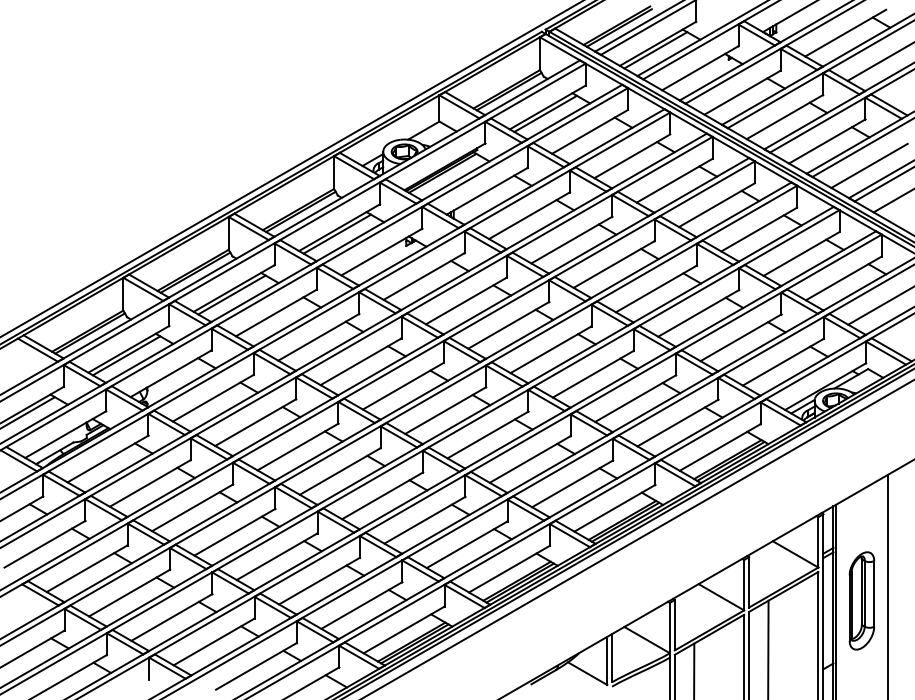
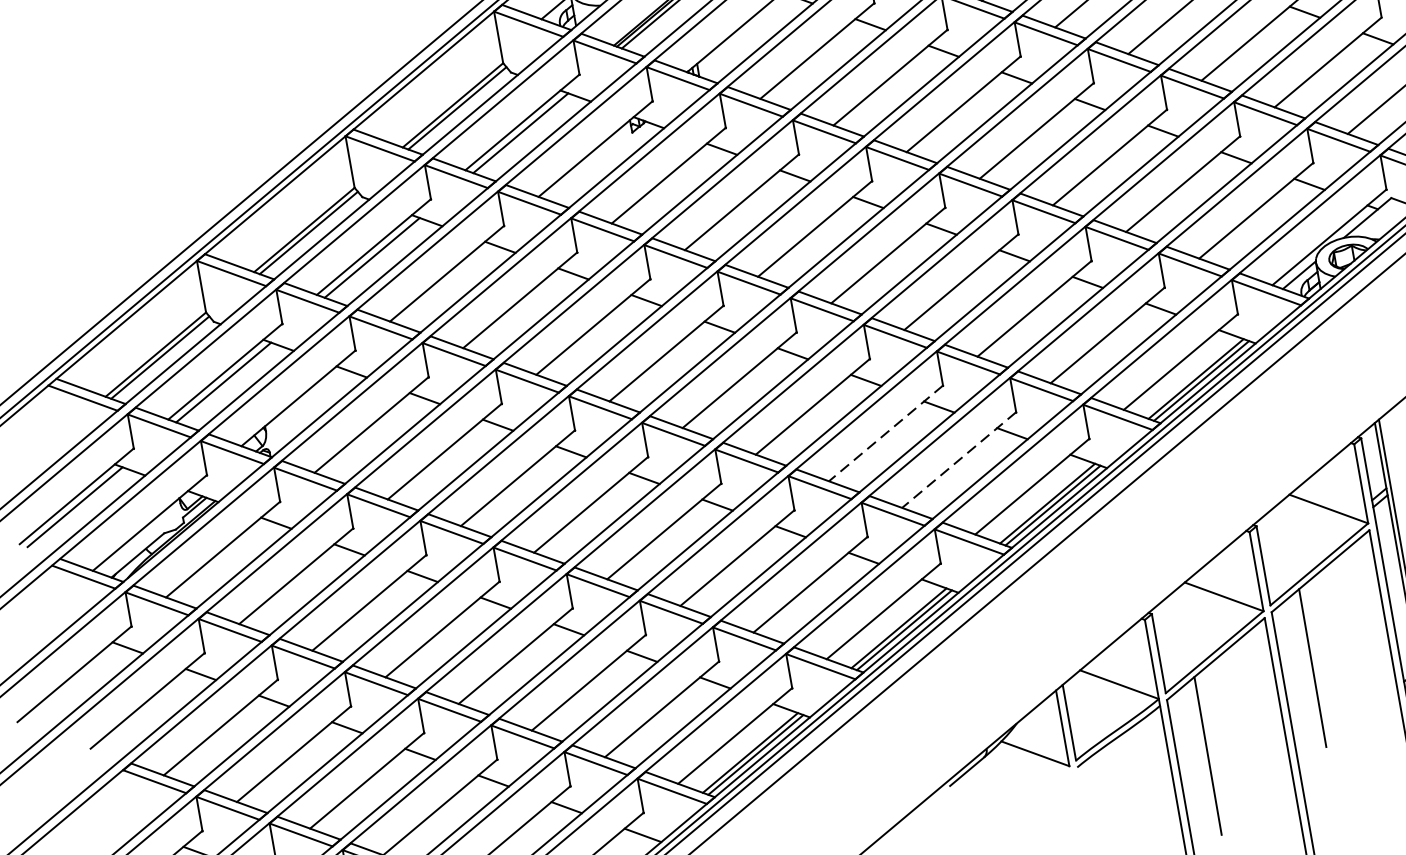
line: (530, 459) -> (886, 433), solid -> dashed
line: (572, 483) -> (958, 459), solid -> dashed

